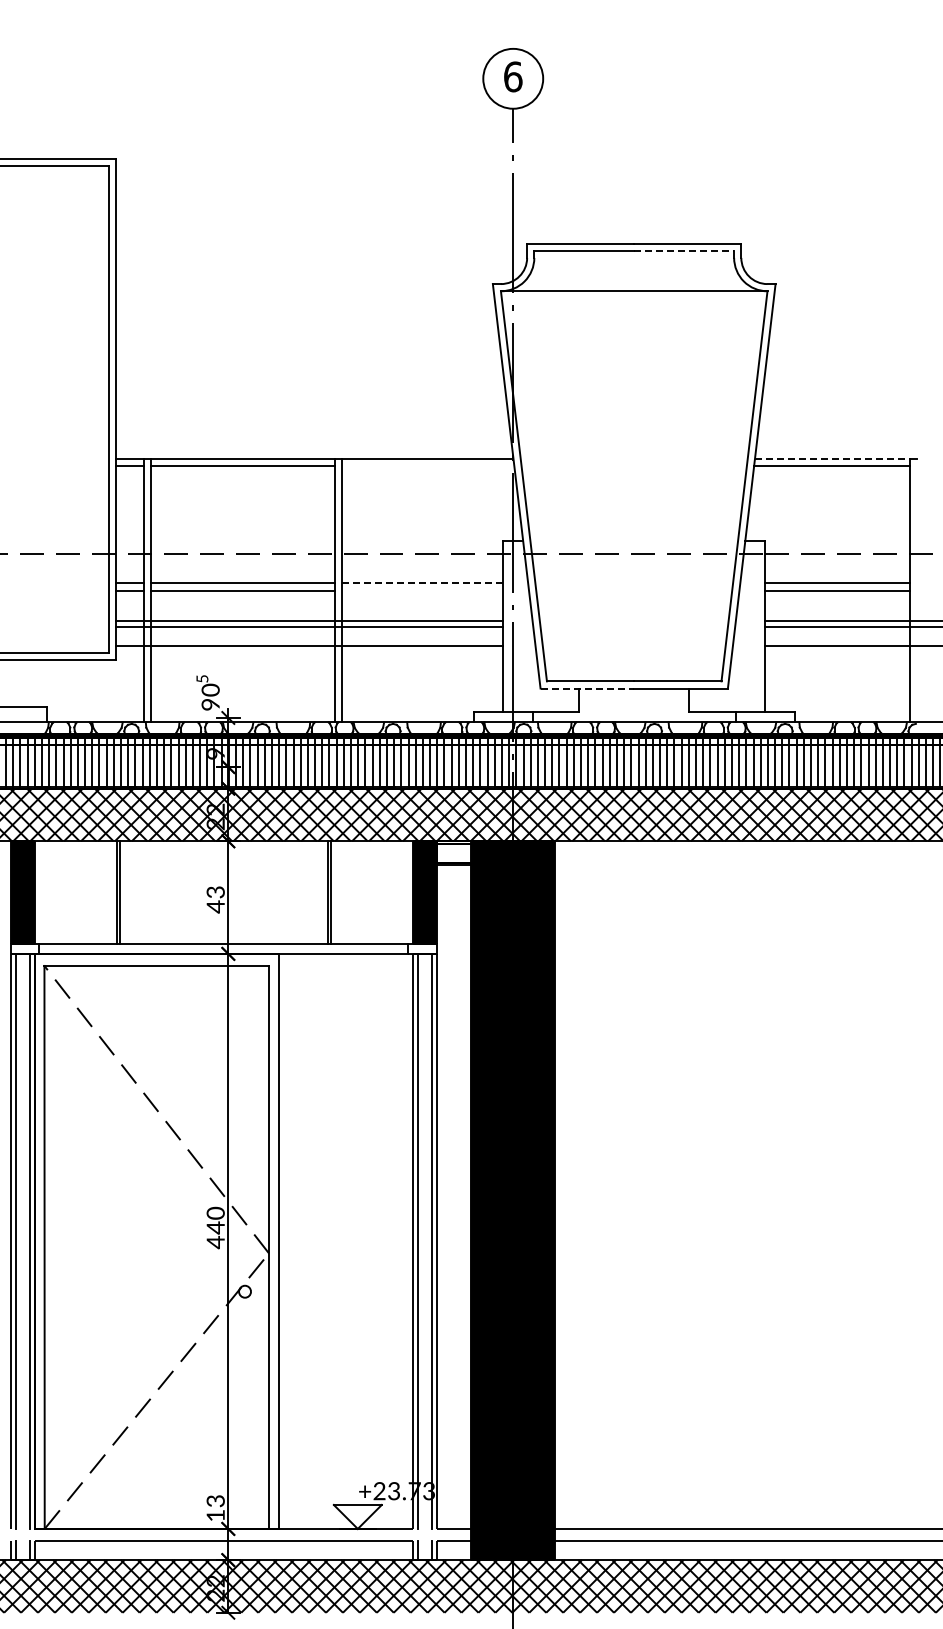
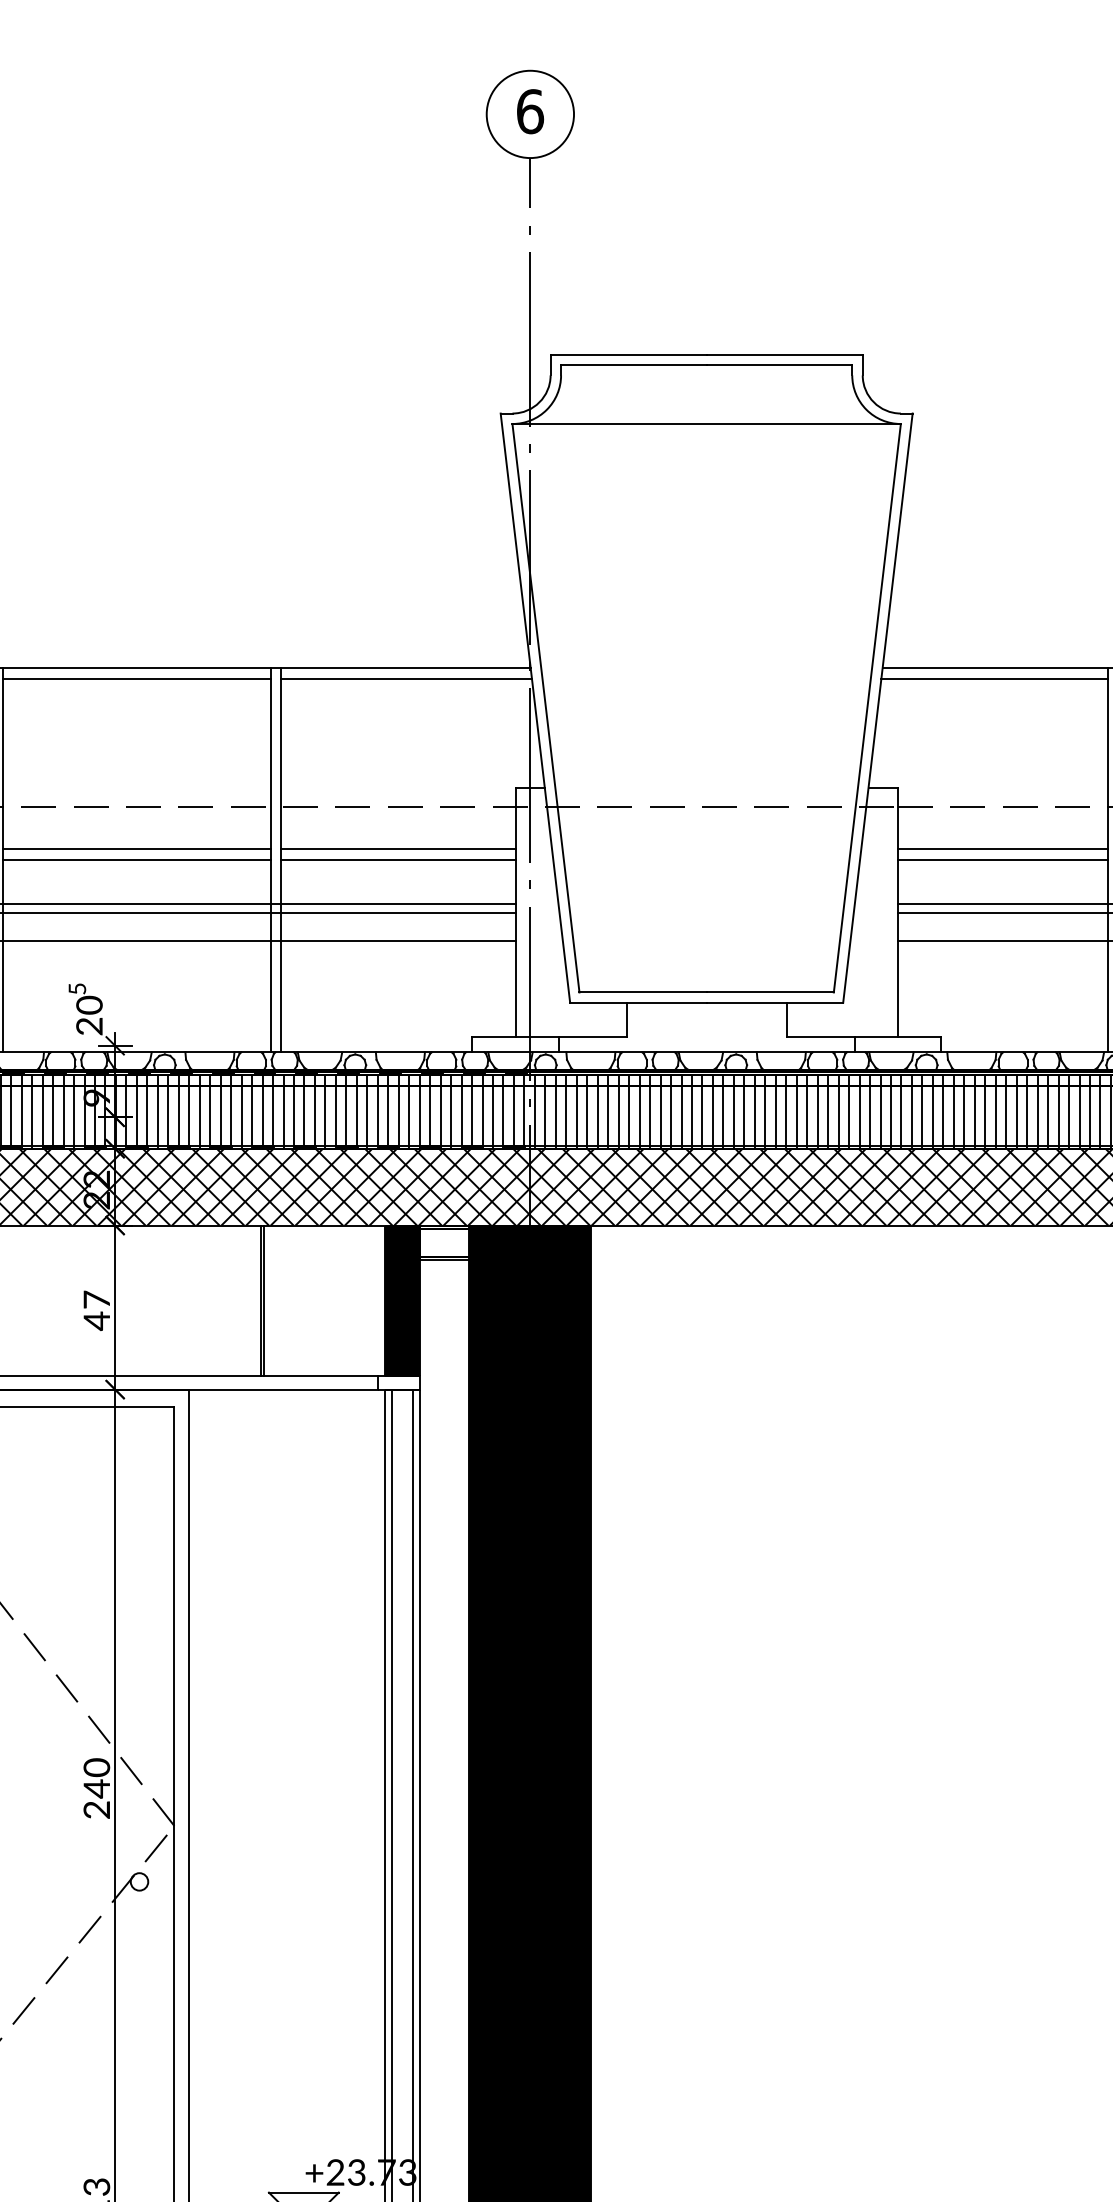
line: (684, 251) -> (779, 366), dashed -> solid
line: (832, 458) -> (995, 667), dashed -> solid
line: (428, 466) -> (406, 679), added
line: (423, 583) -> (399, 849), dashed -> solid
line: (422, 590) -> (398, 860), added
line: (587, 688) -> (638, 1002), dashed -> solid
text: (210, 704) -> (89, 1026), 90 -> 20
text: (215, 892) -> (96, 1300), 43 -> 47
text: (215, 1242) -> (96, 1810), 440 -> 240

